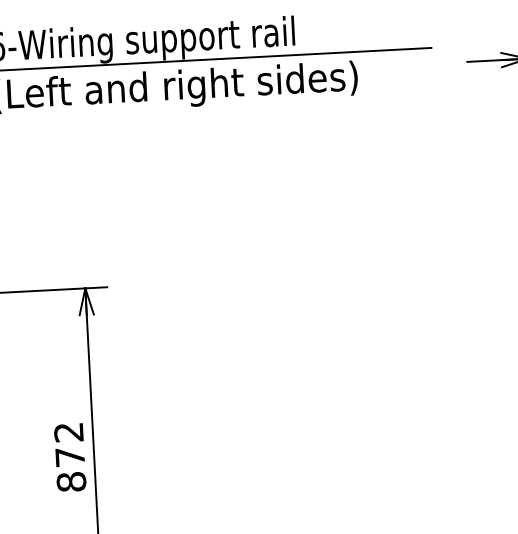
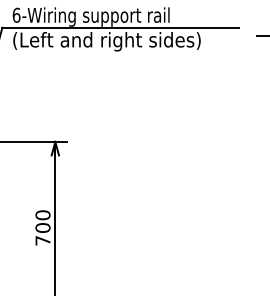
text: (69, 456) -> (42, 227), 872 -> 700

